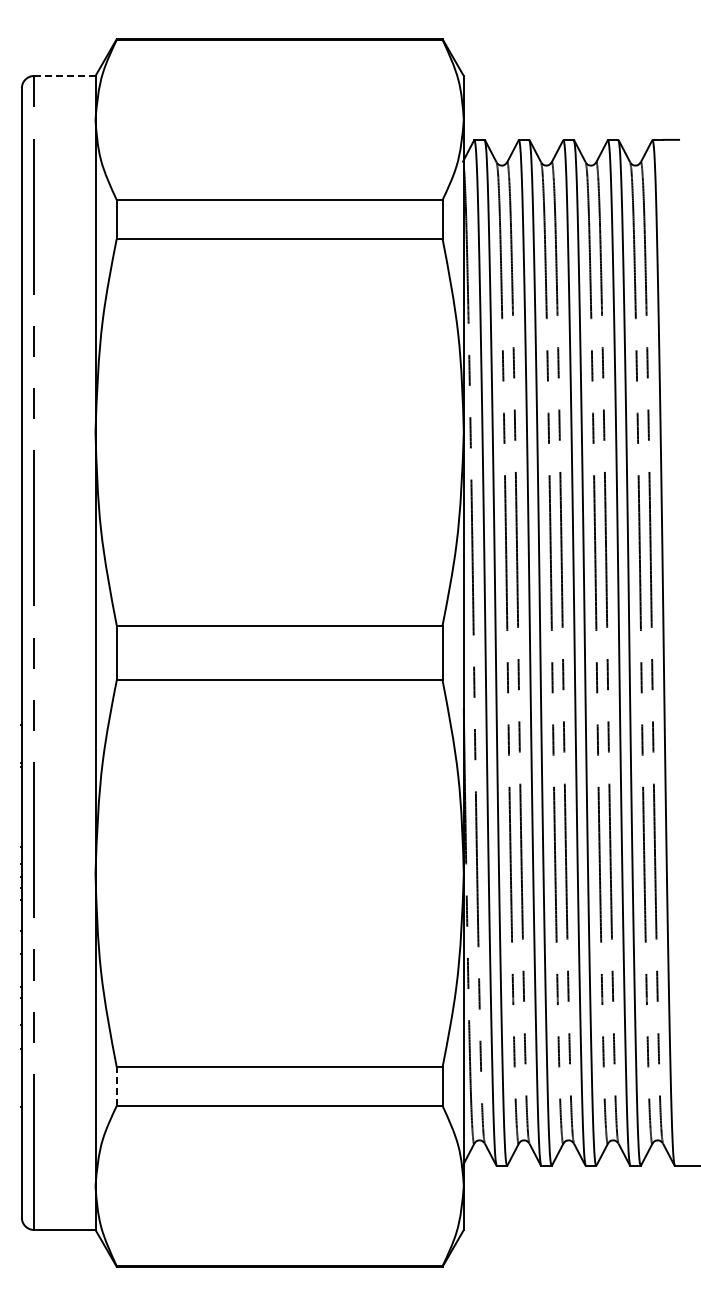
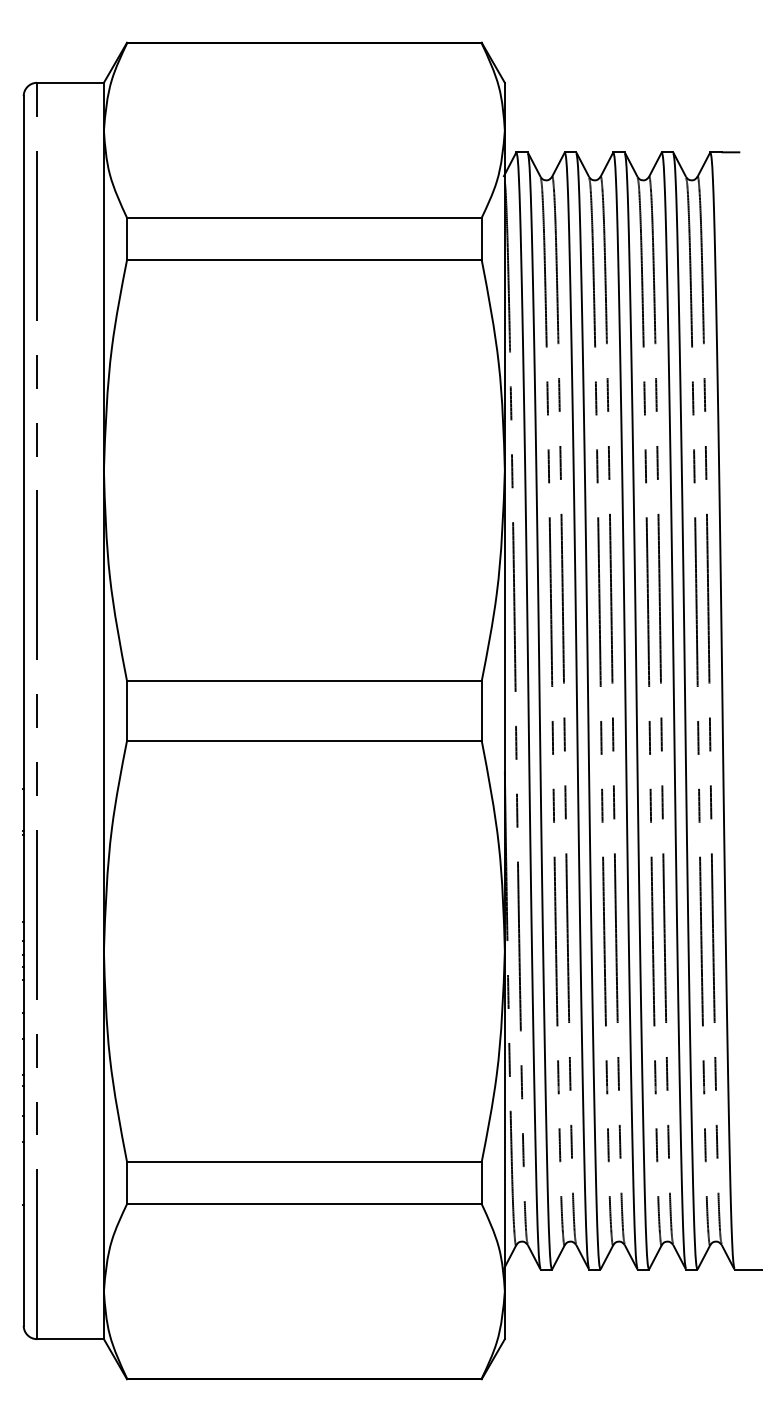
line: (64, 76) -> (70, 83), dashed -> solid
line: (116, 1086) -> (126, 1182), dashed -> solid

